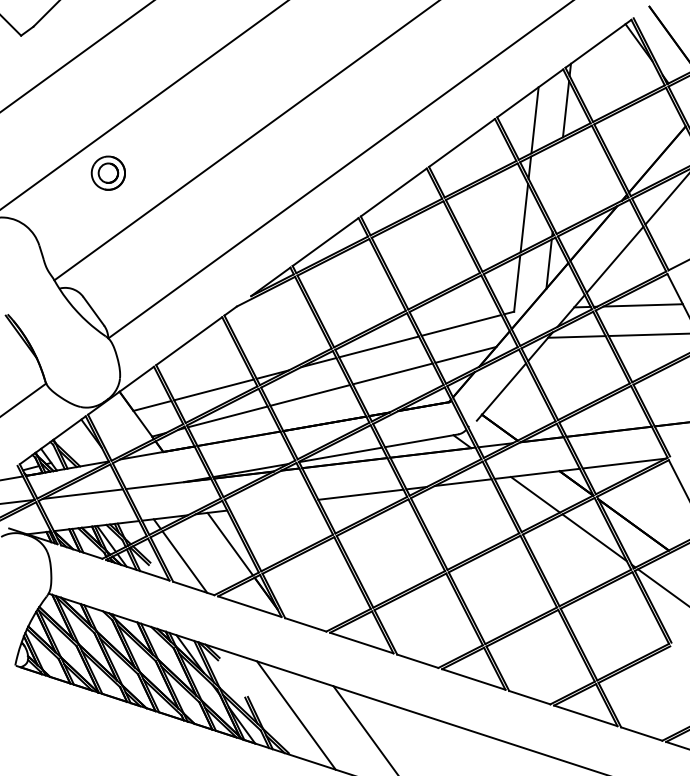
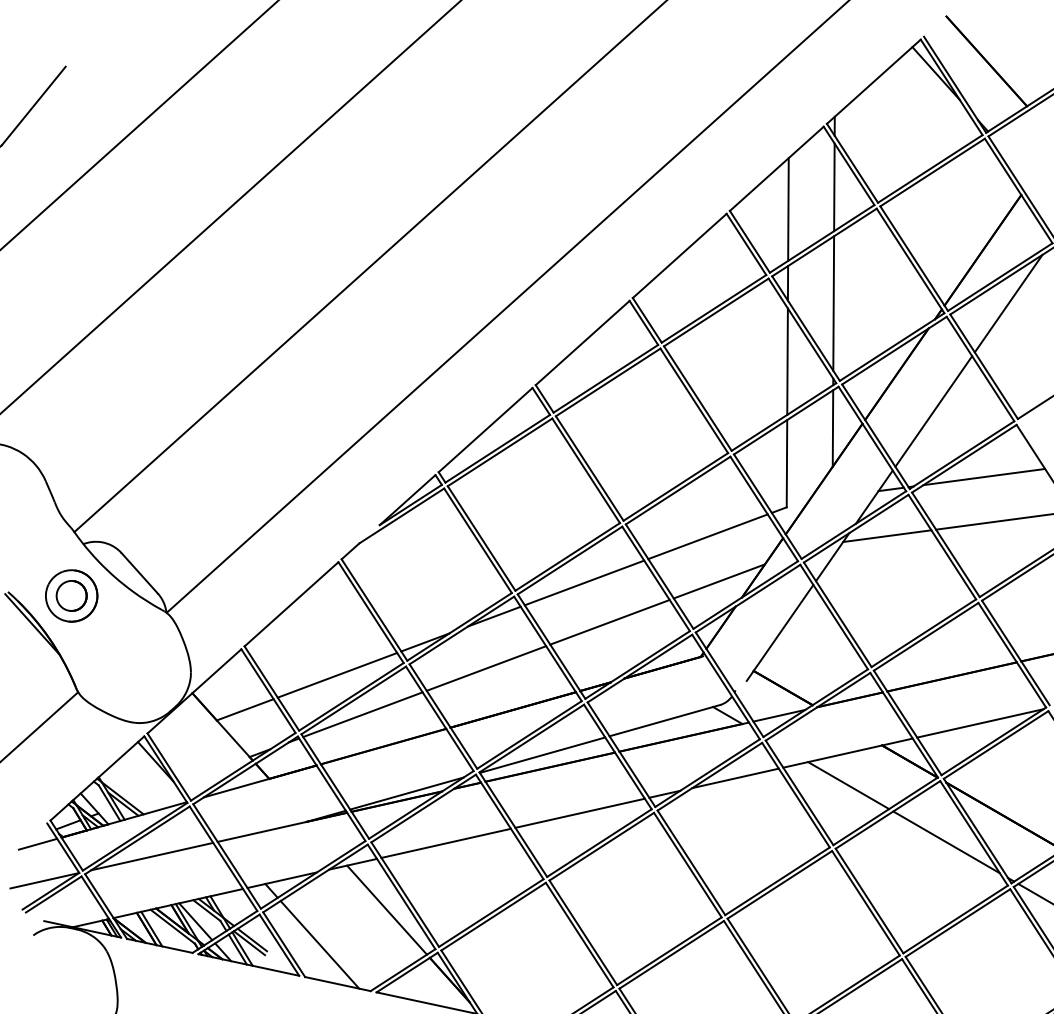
part: (107, 172) -> (70, 595), moved
line: (557, 183) -> (833, 303), added
line: (272, 505) -> (445, 843), added

